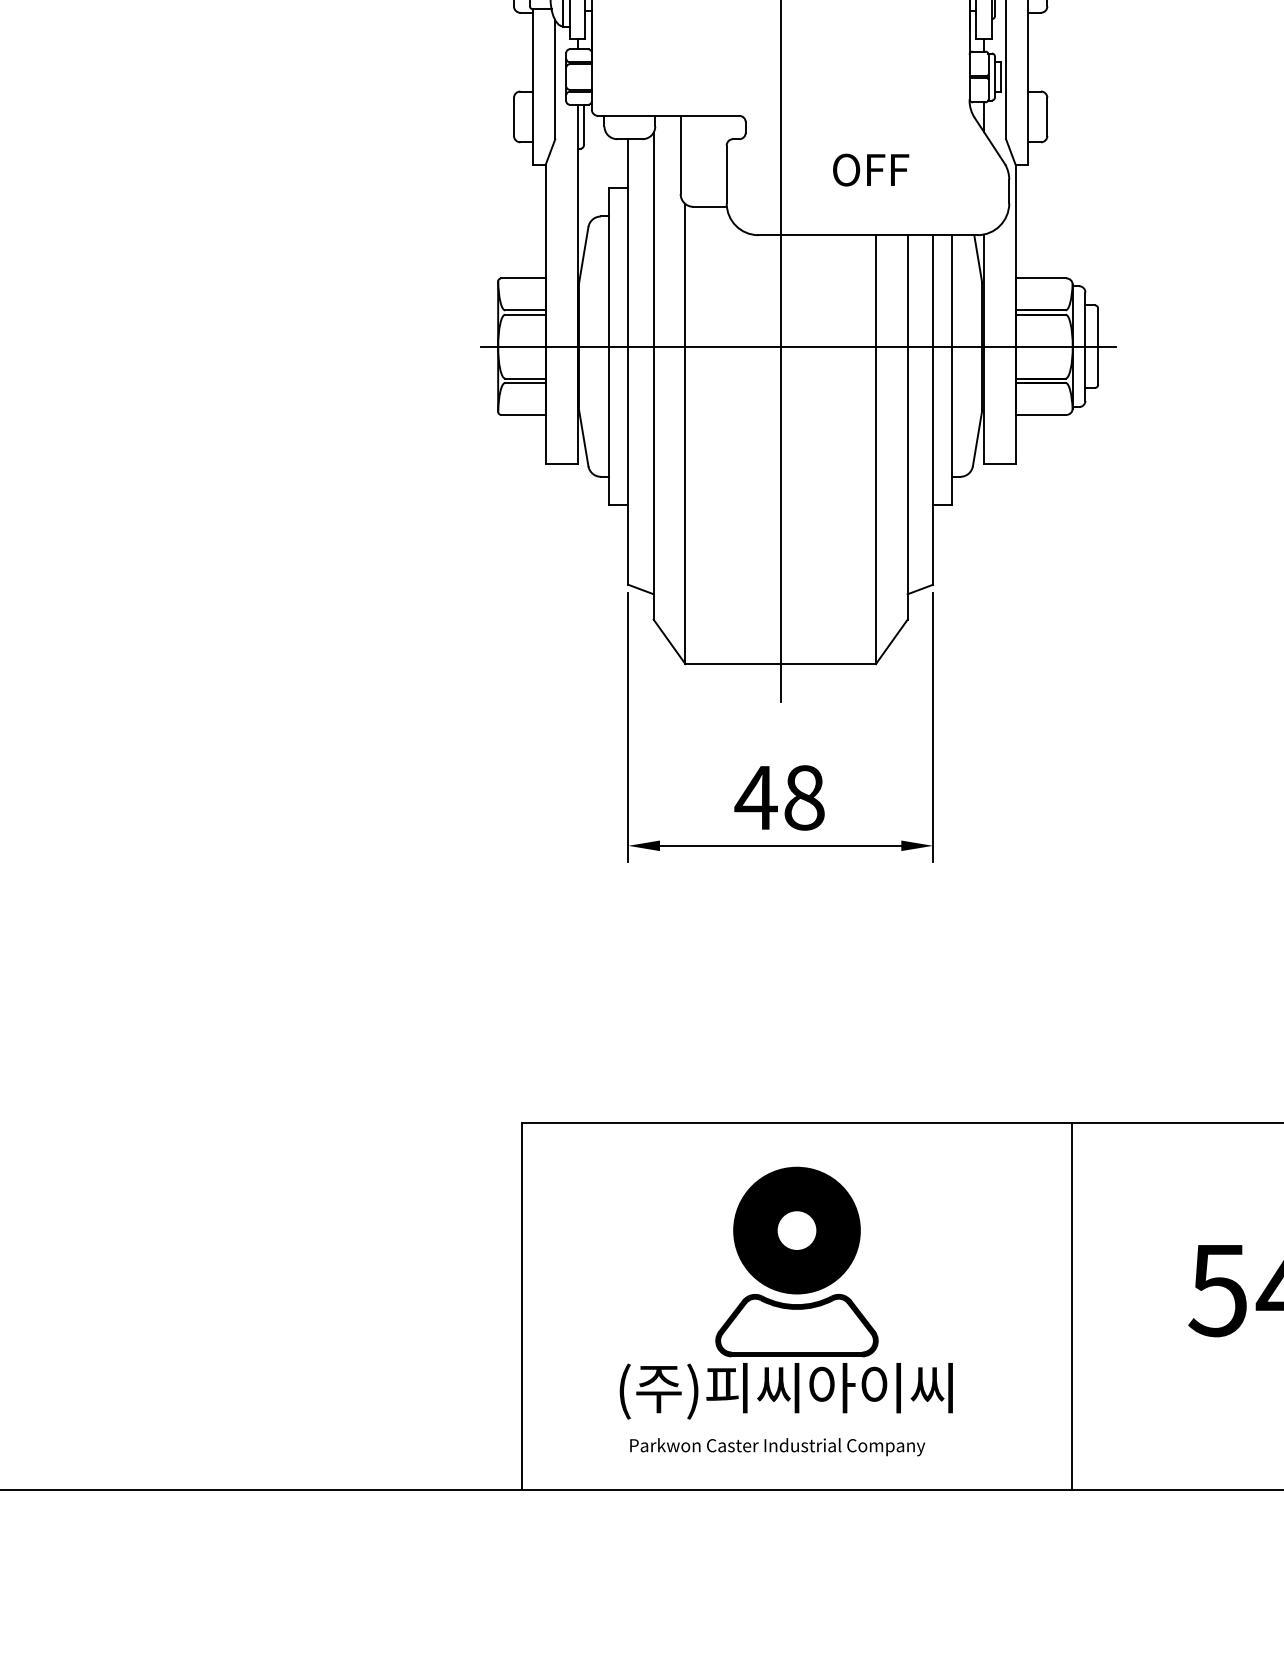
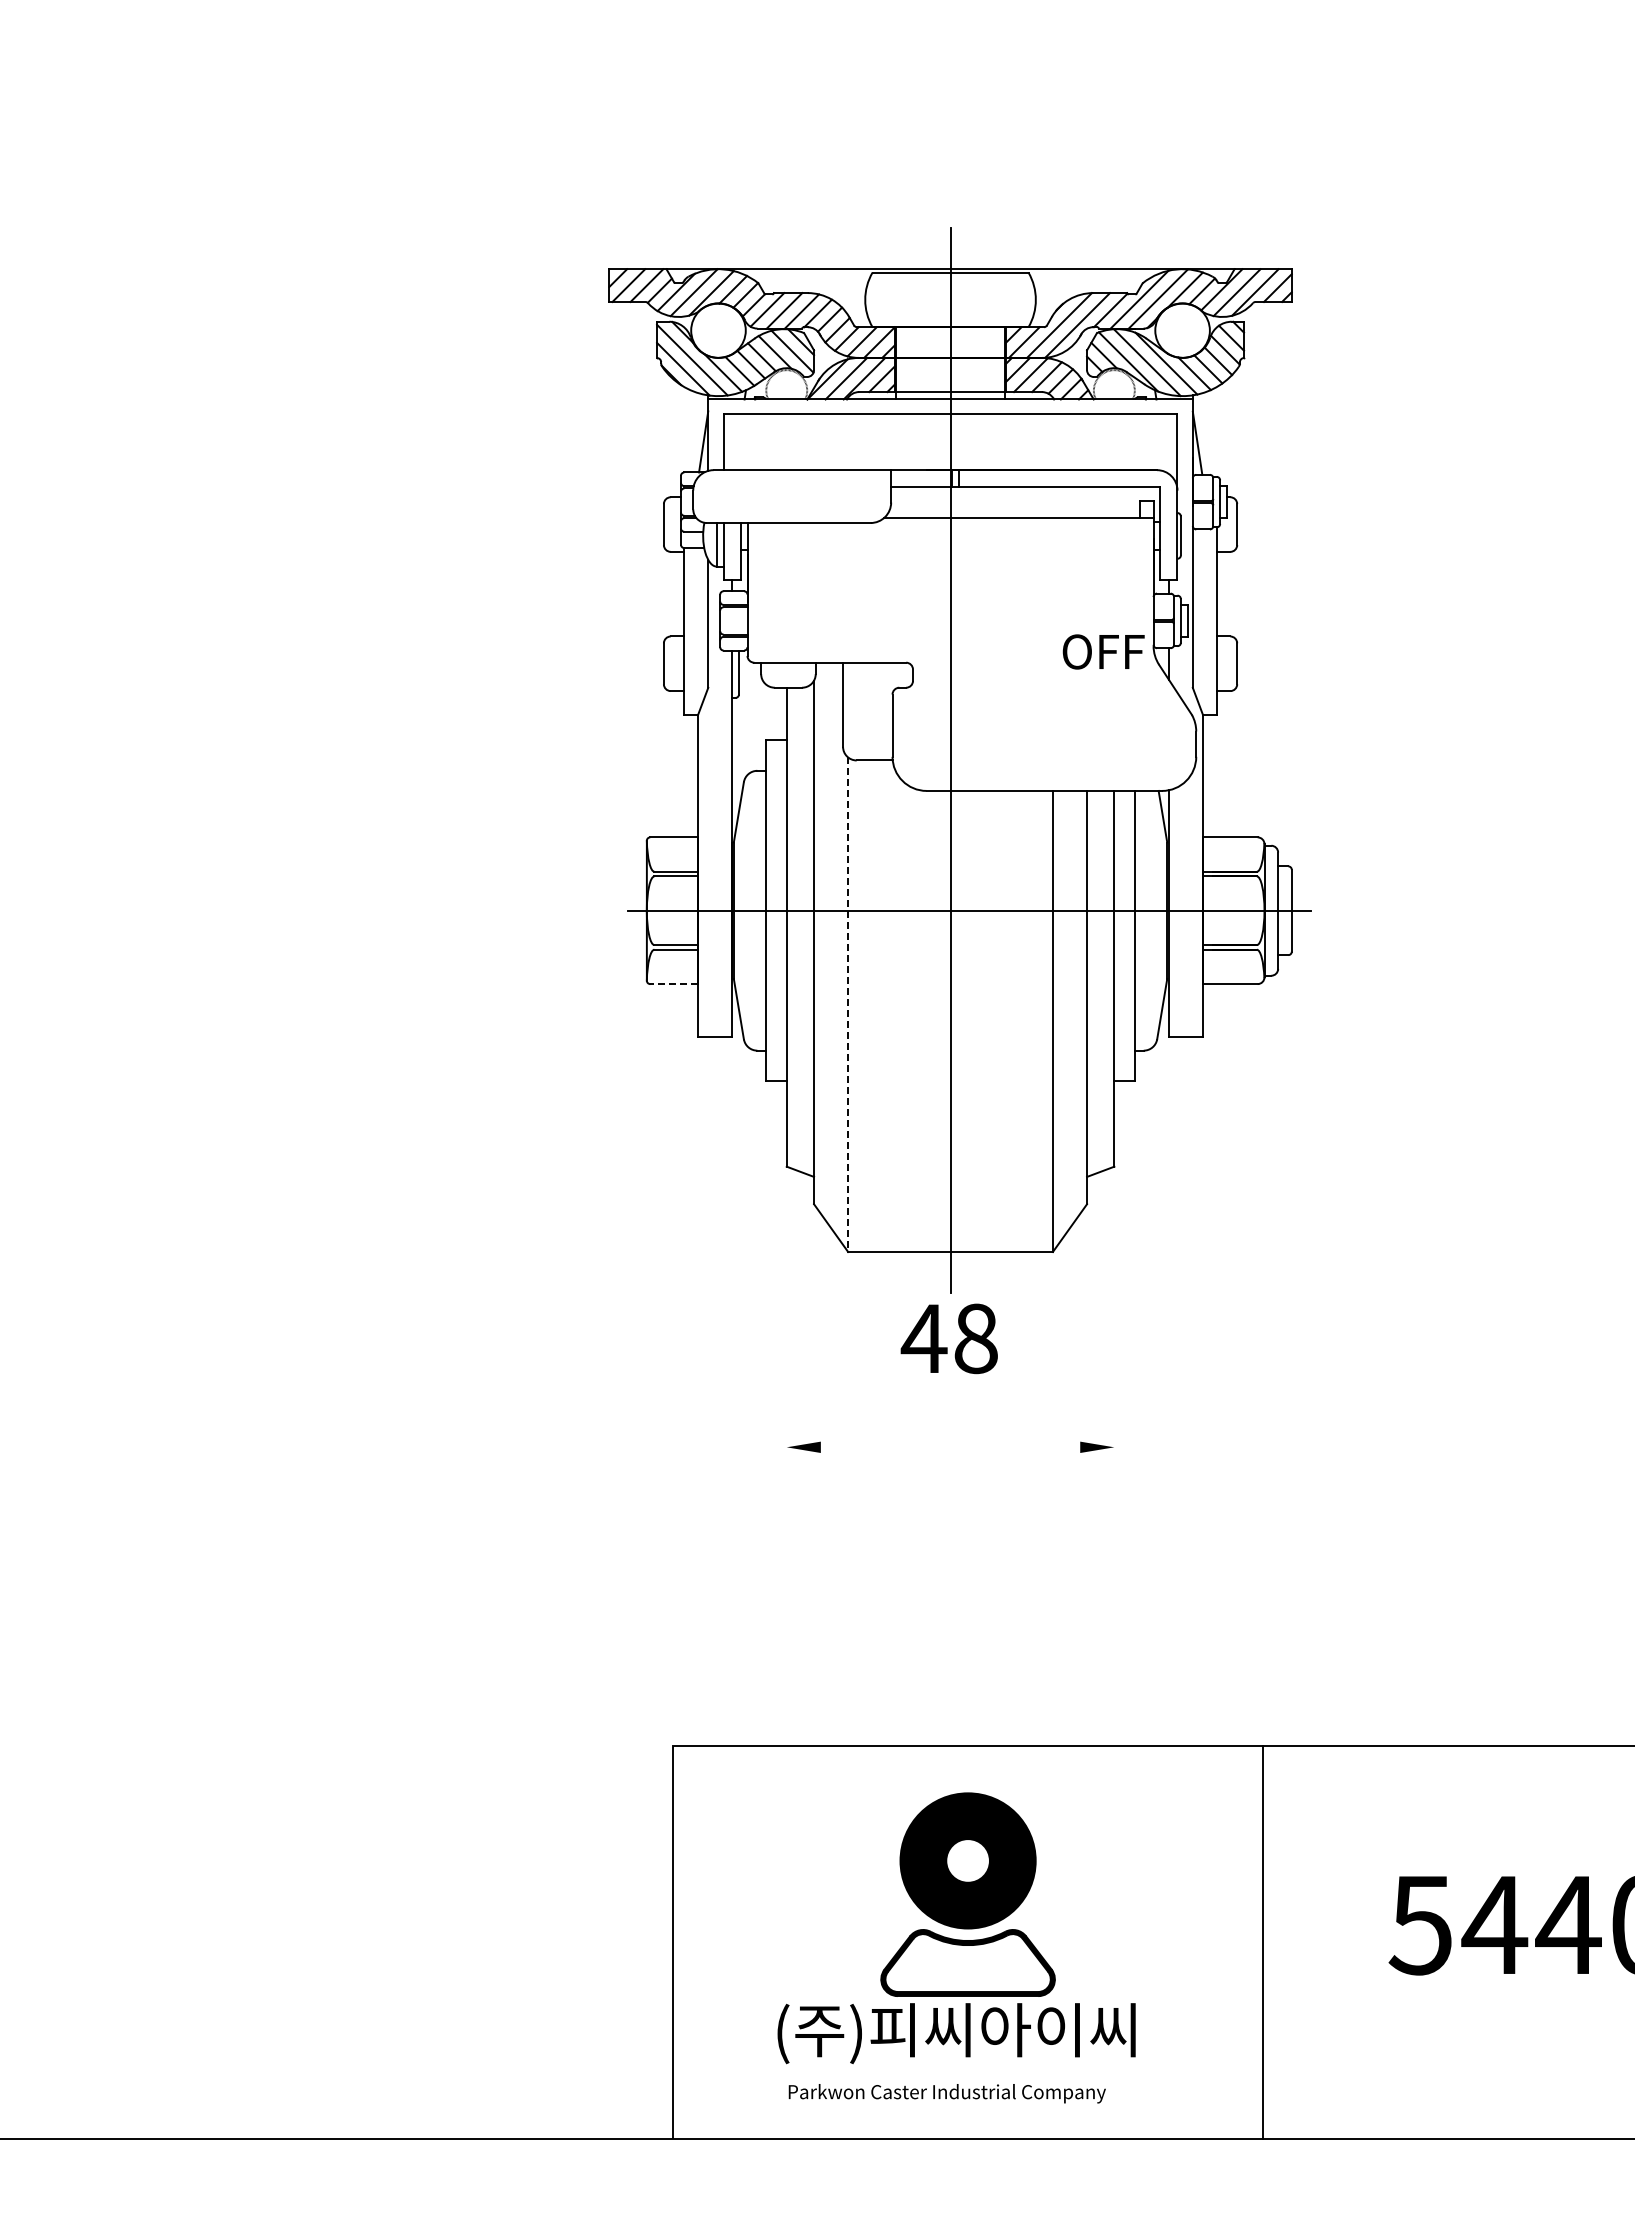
text: (870, 169) -> (1103, 651), moved
line: (523, 415) -> (674, 984), solid -> dashed
line: (685, 434) -> (848, 1005), solid -> dashed
line: (628, 726) -> (786, 1319), removed
line: (933, 726) -> (1114, 1319), removed
text: (778, 797) -> (948, 1338), moved
line: (780, 845) -> (950, 1447), removed

